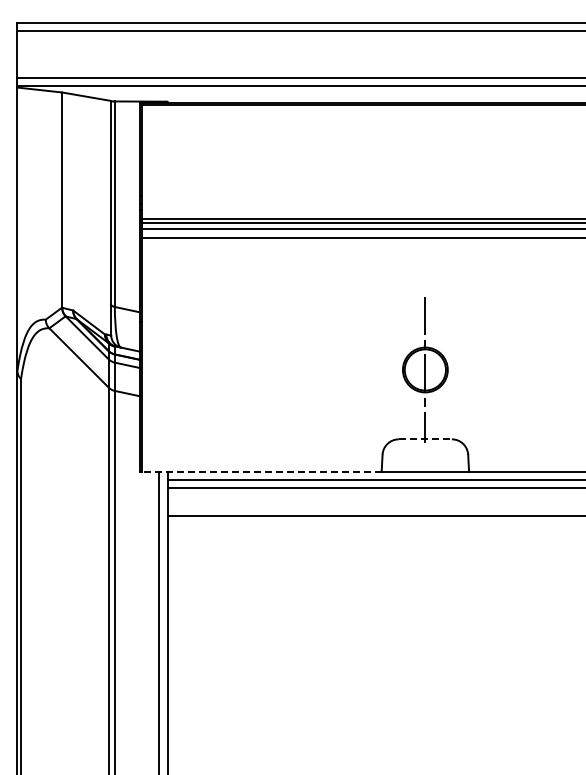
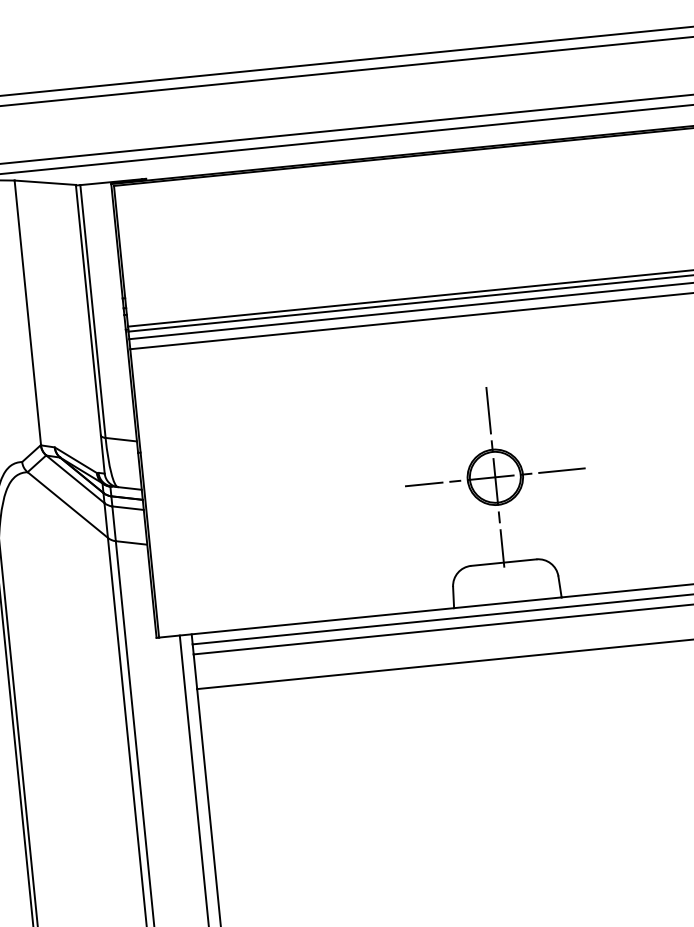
line: (424, 369) -> (494, 476), added
line: (425, 439) -> (504, 562), dashed -> solid
line: (261, 471) -> (306, 622), dashed -> solid

